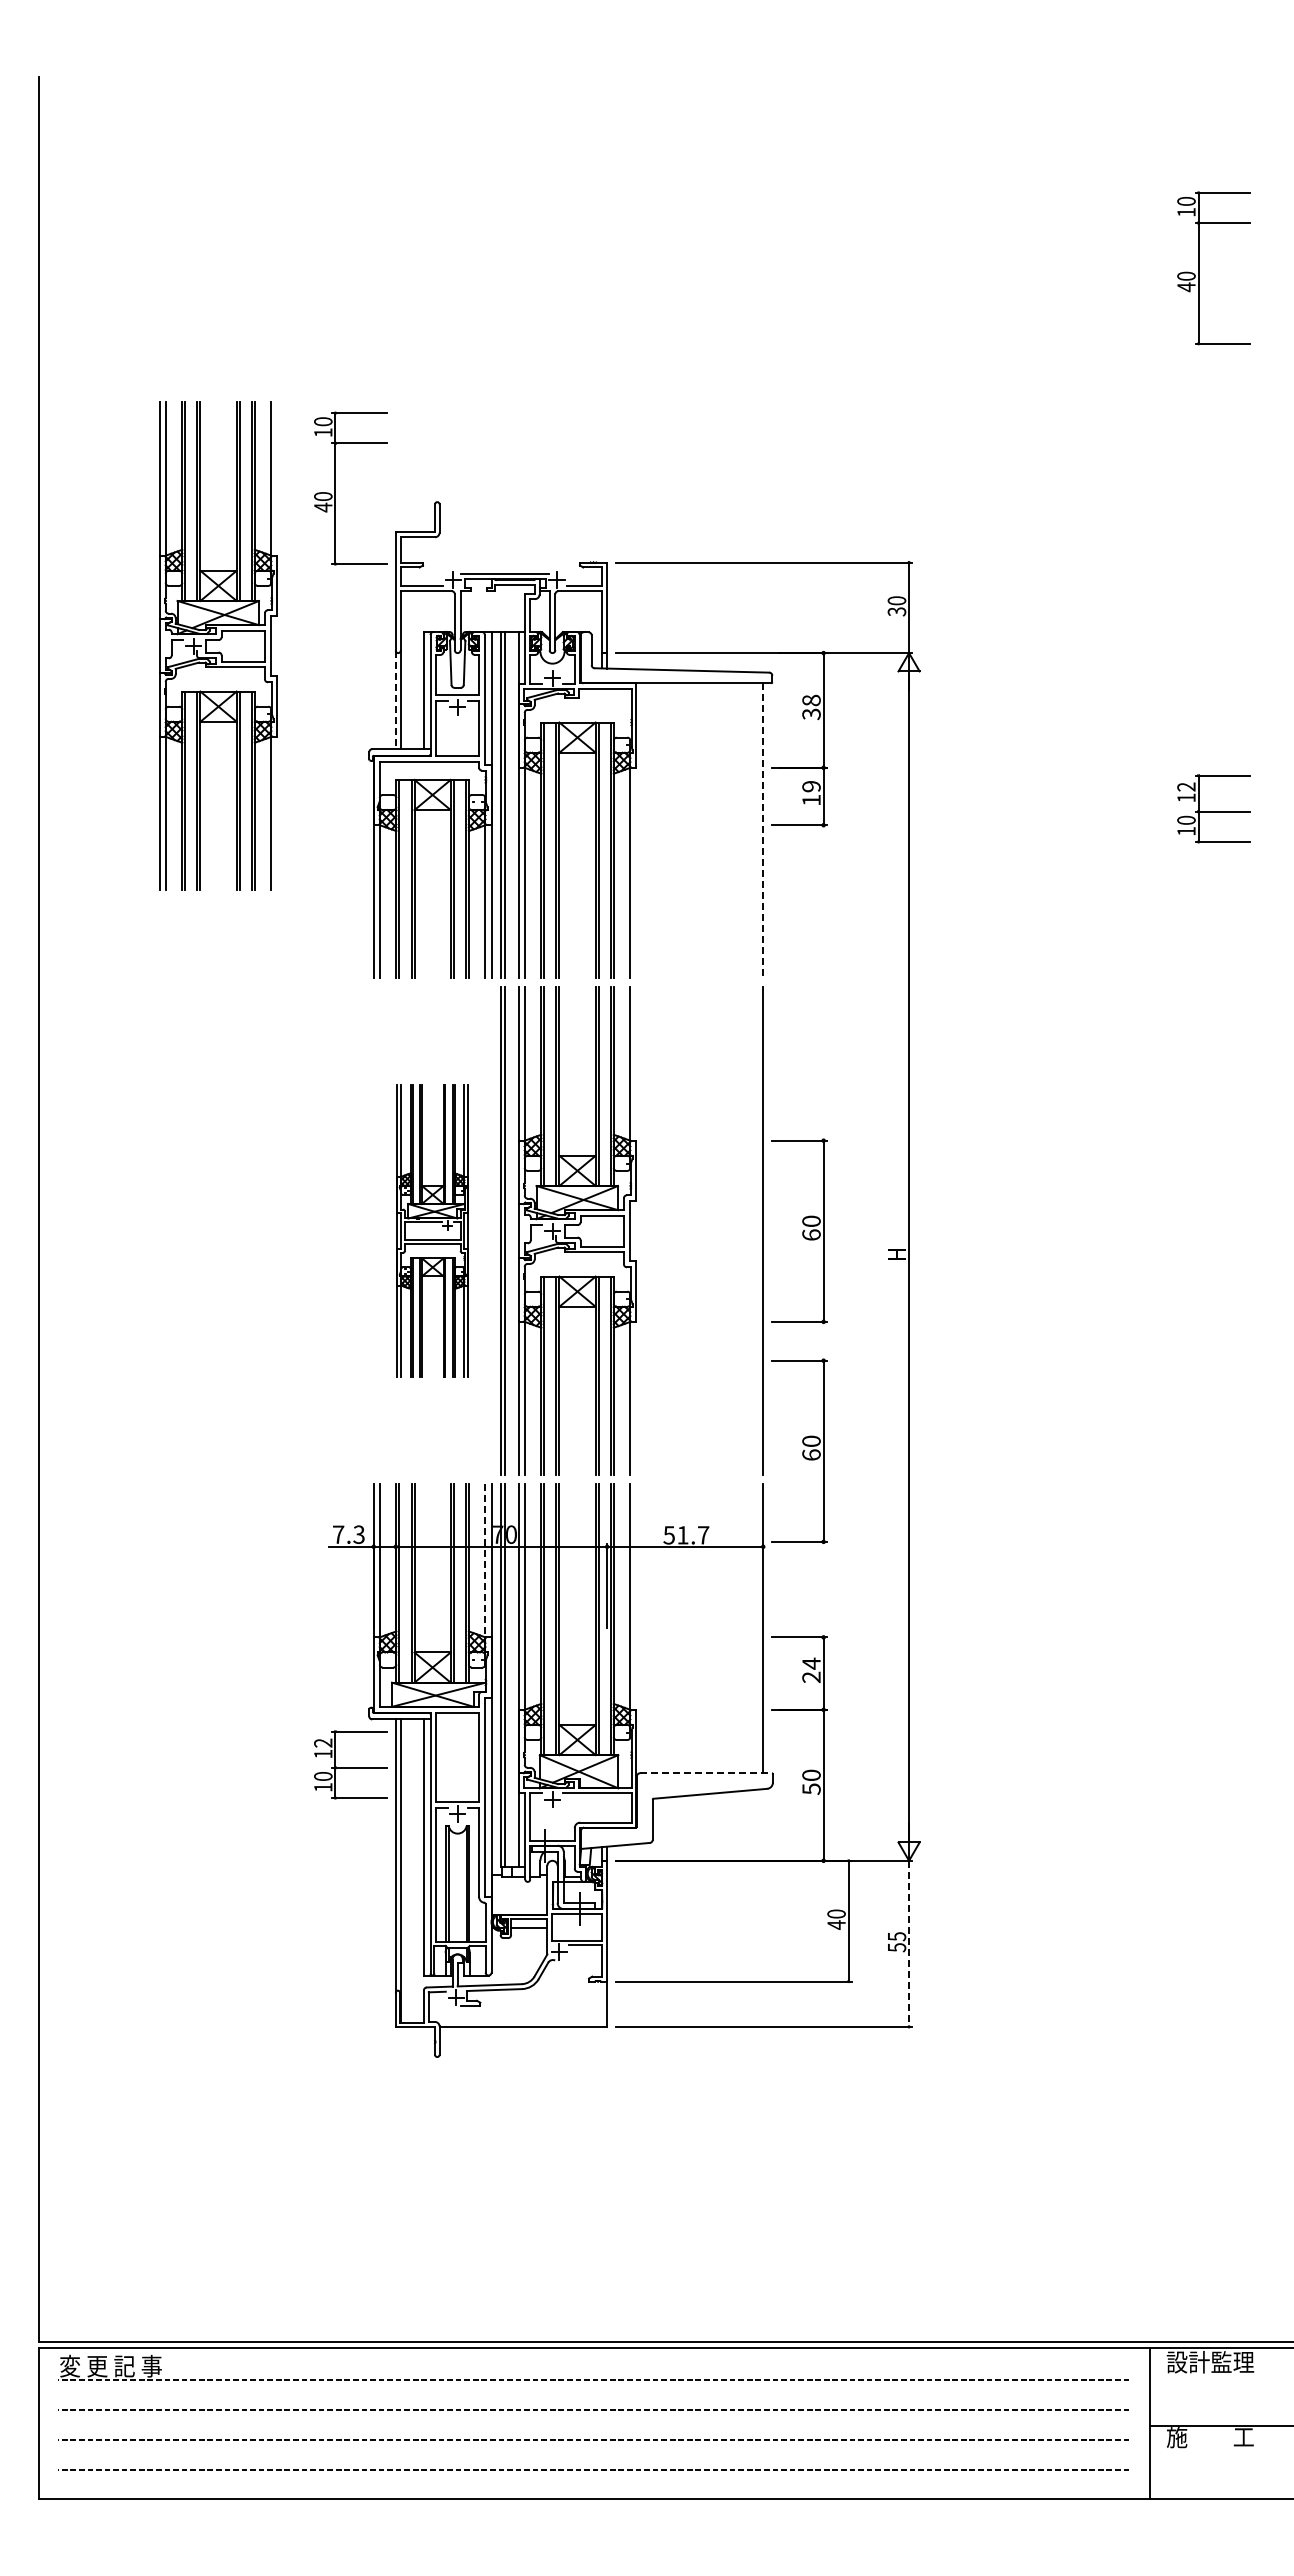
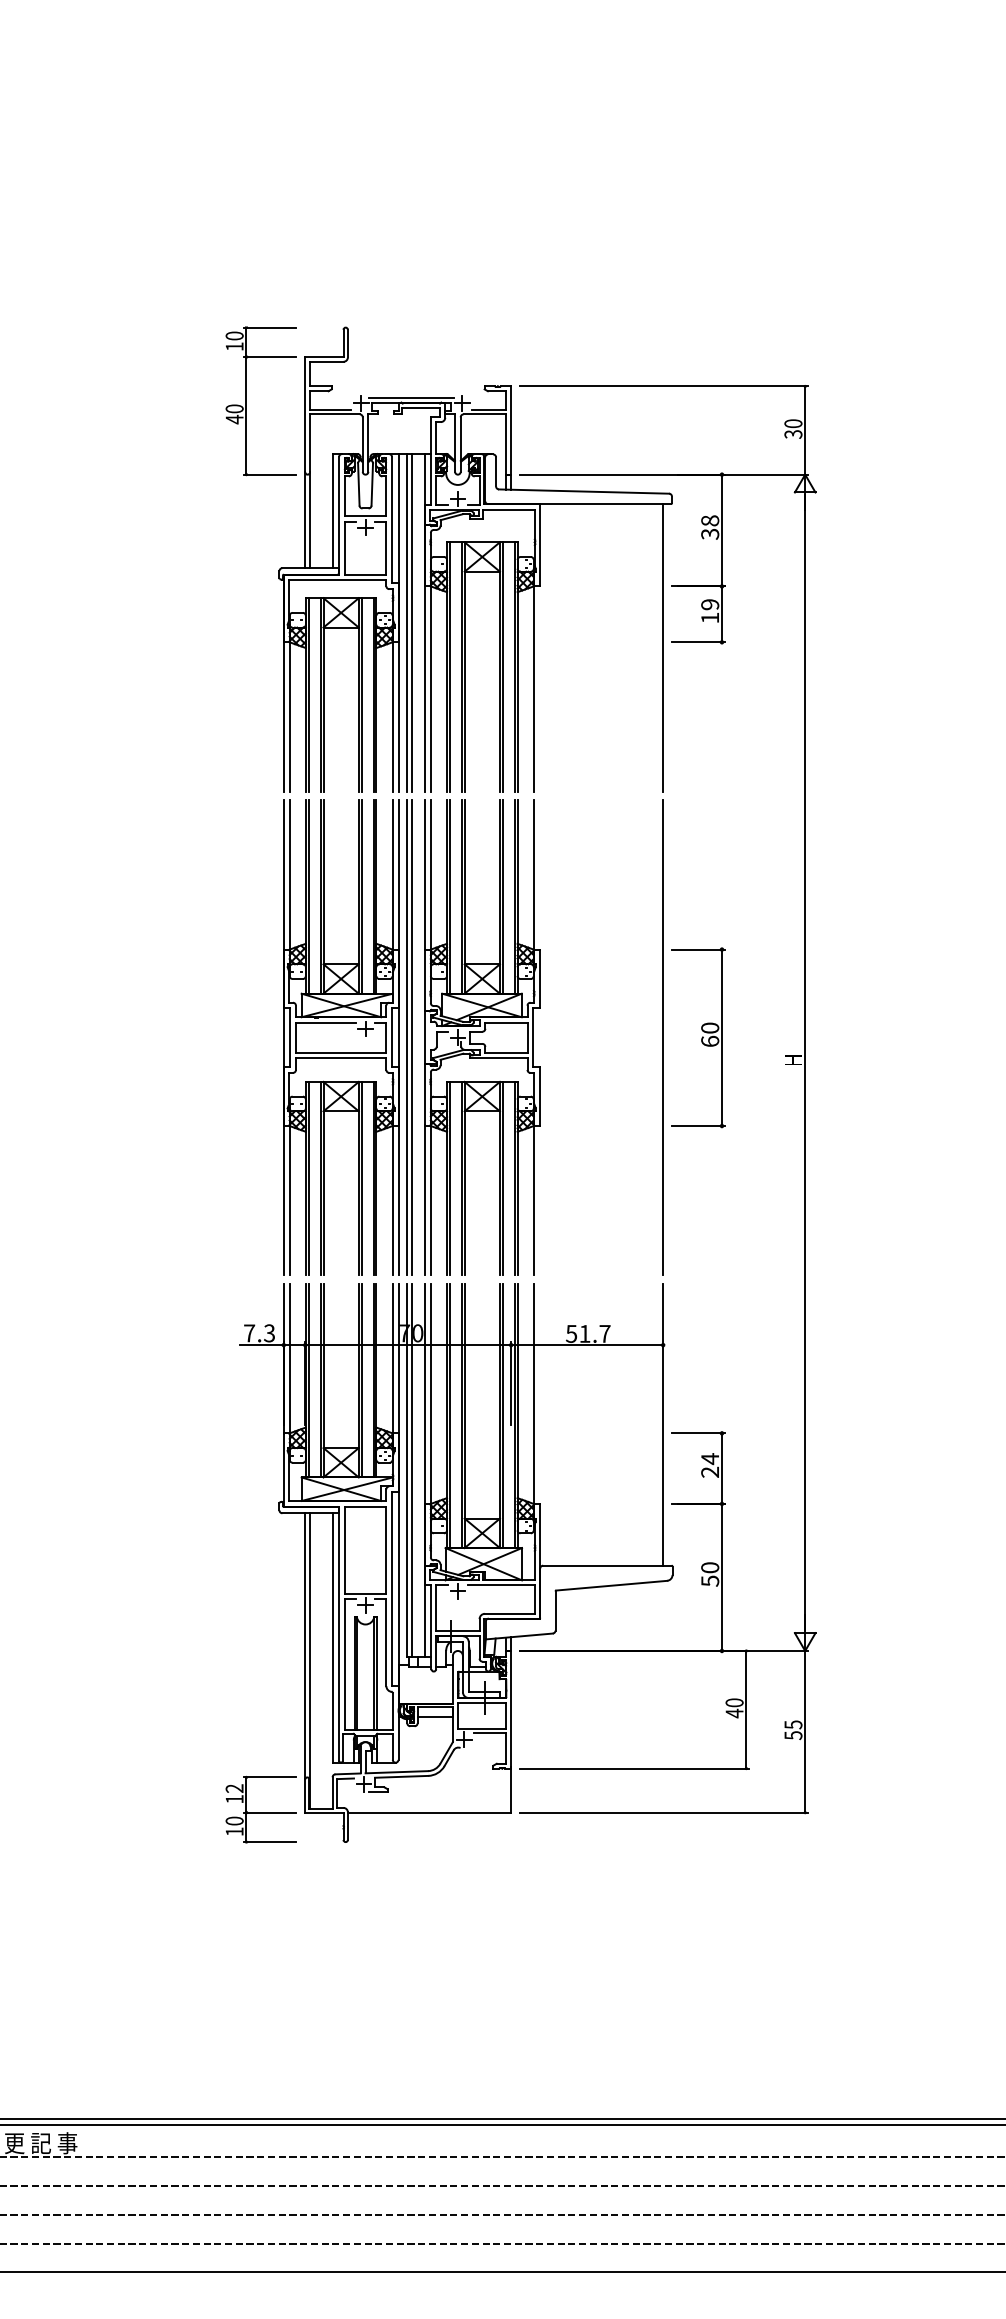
part: (335, 488) -> (246, 401), moved
part: (218, 645) -> (132, 467), removed
line: (395, 700) -> (304, 520), dashed -> solid
line: (763, 830) -> (663, 647), dashed -> solid
part: (432, 1230) -> (341, 1037), size x1.67
part: (799, 1450) -> (698, 1251), removed
line: (485, 1562) -> (392, 1360), dashed -> solid
part: (350, 1764) -> (261, 1809), moved
line: (706, 1773) -> (607, 1565), dashed -> solid
line: (909, 1944) -> (805, 1732), dashed -> solid

